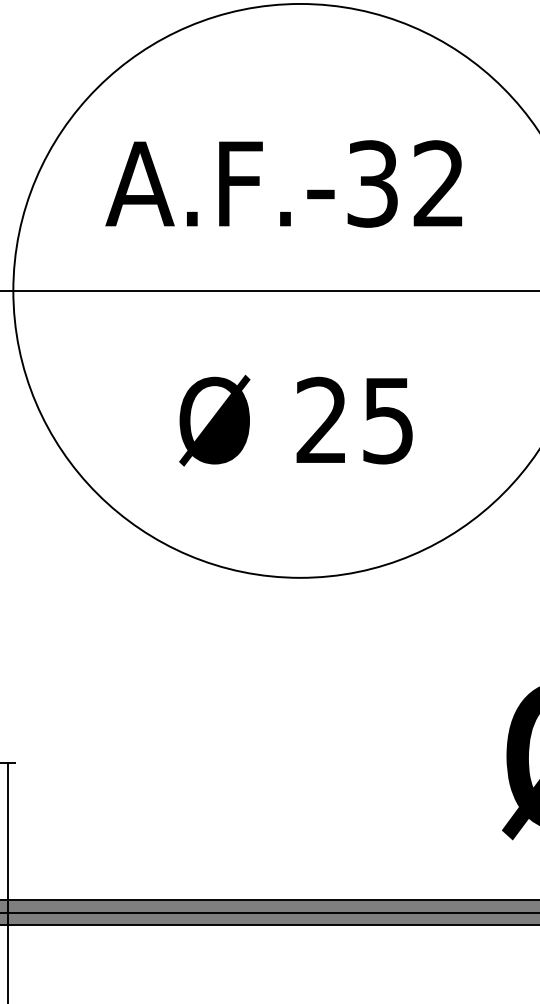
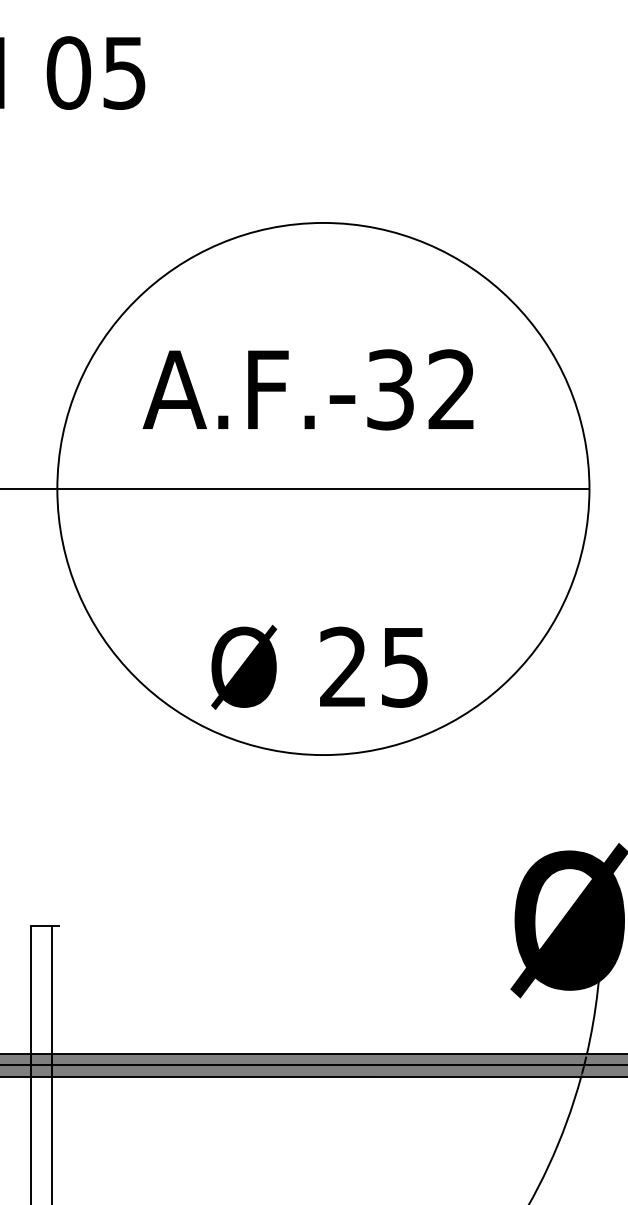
text: (296, 419) -> (319, 666), moved

